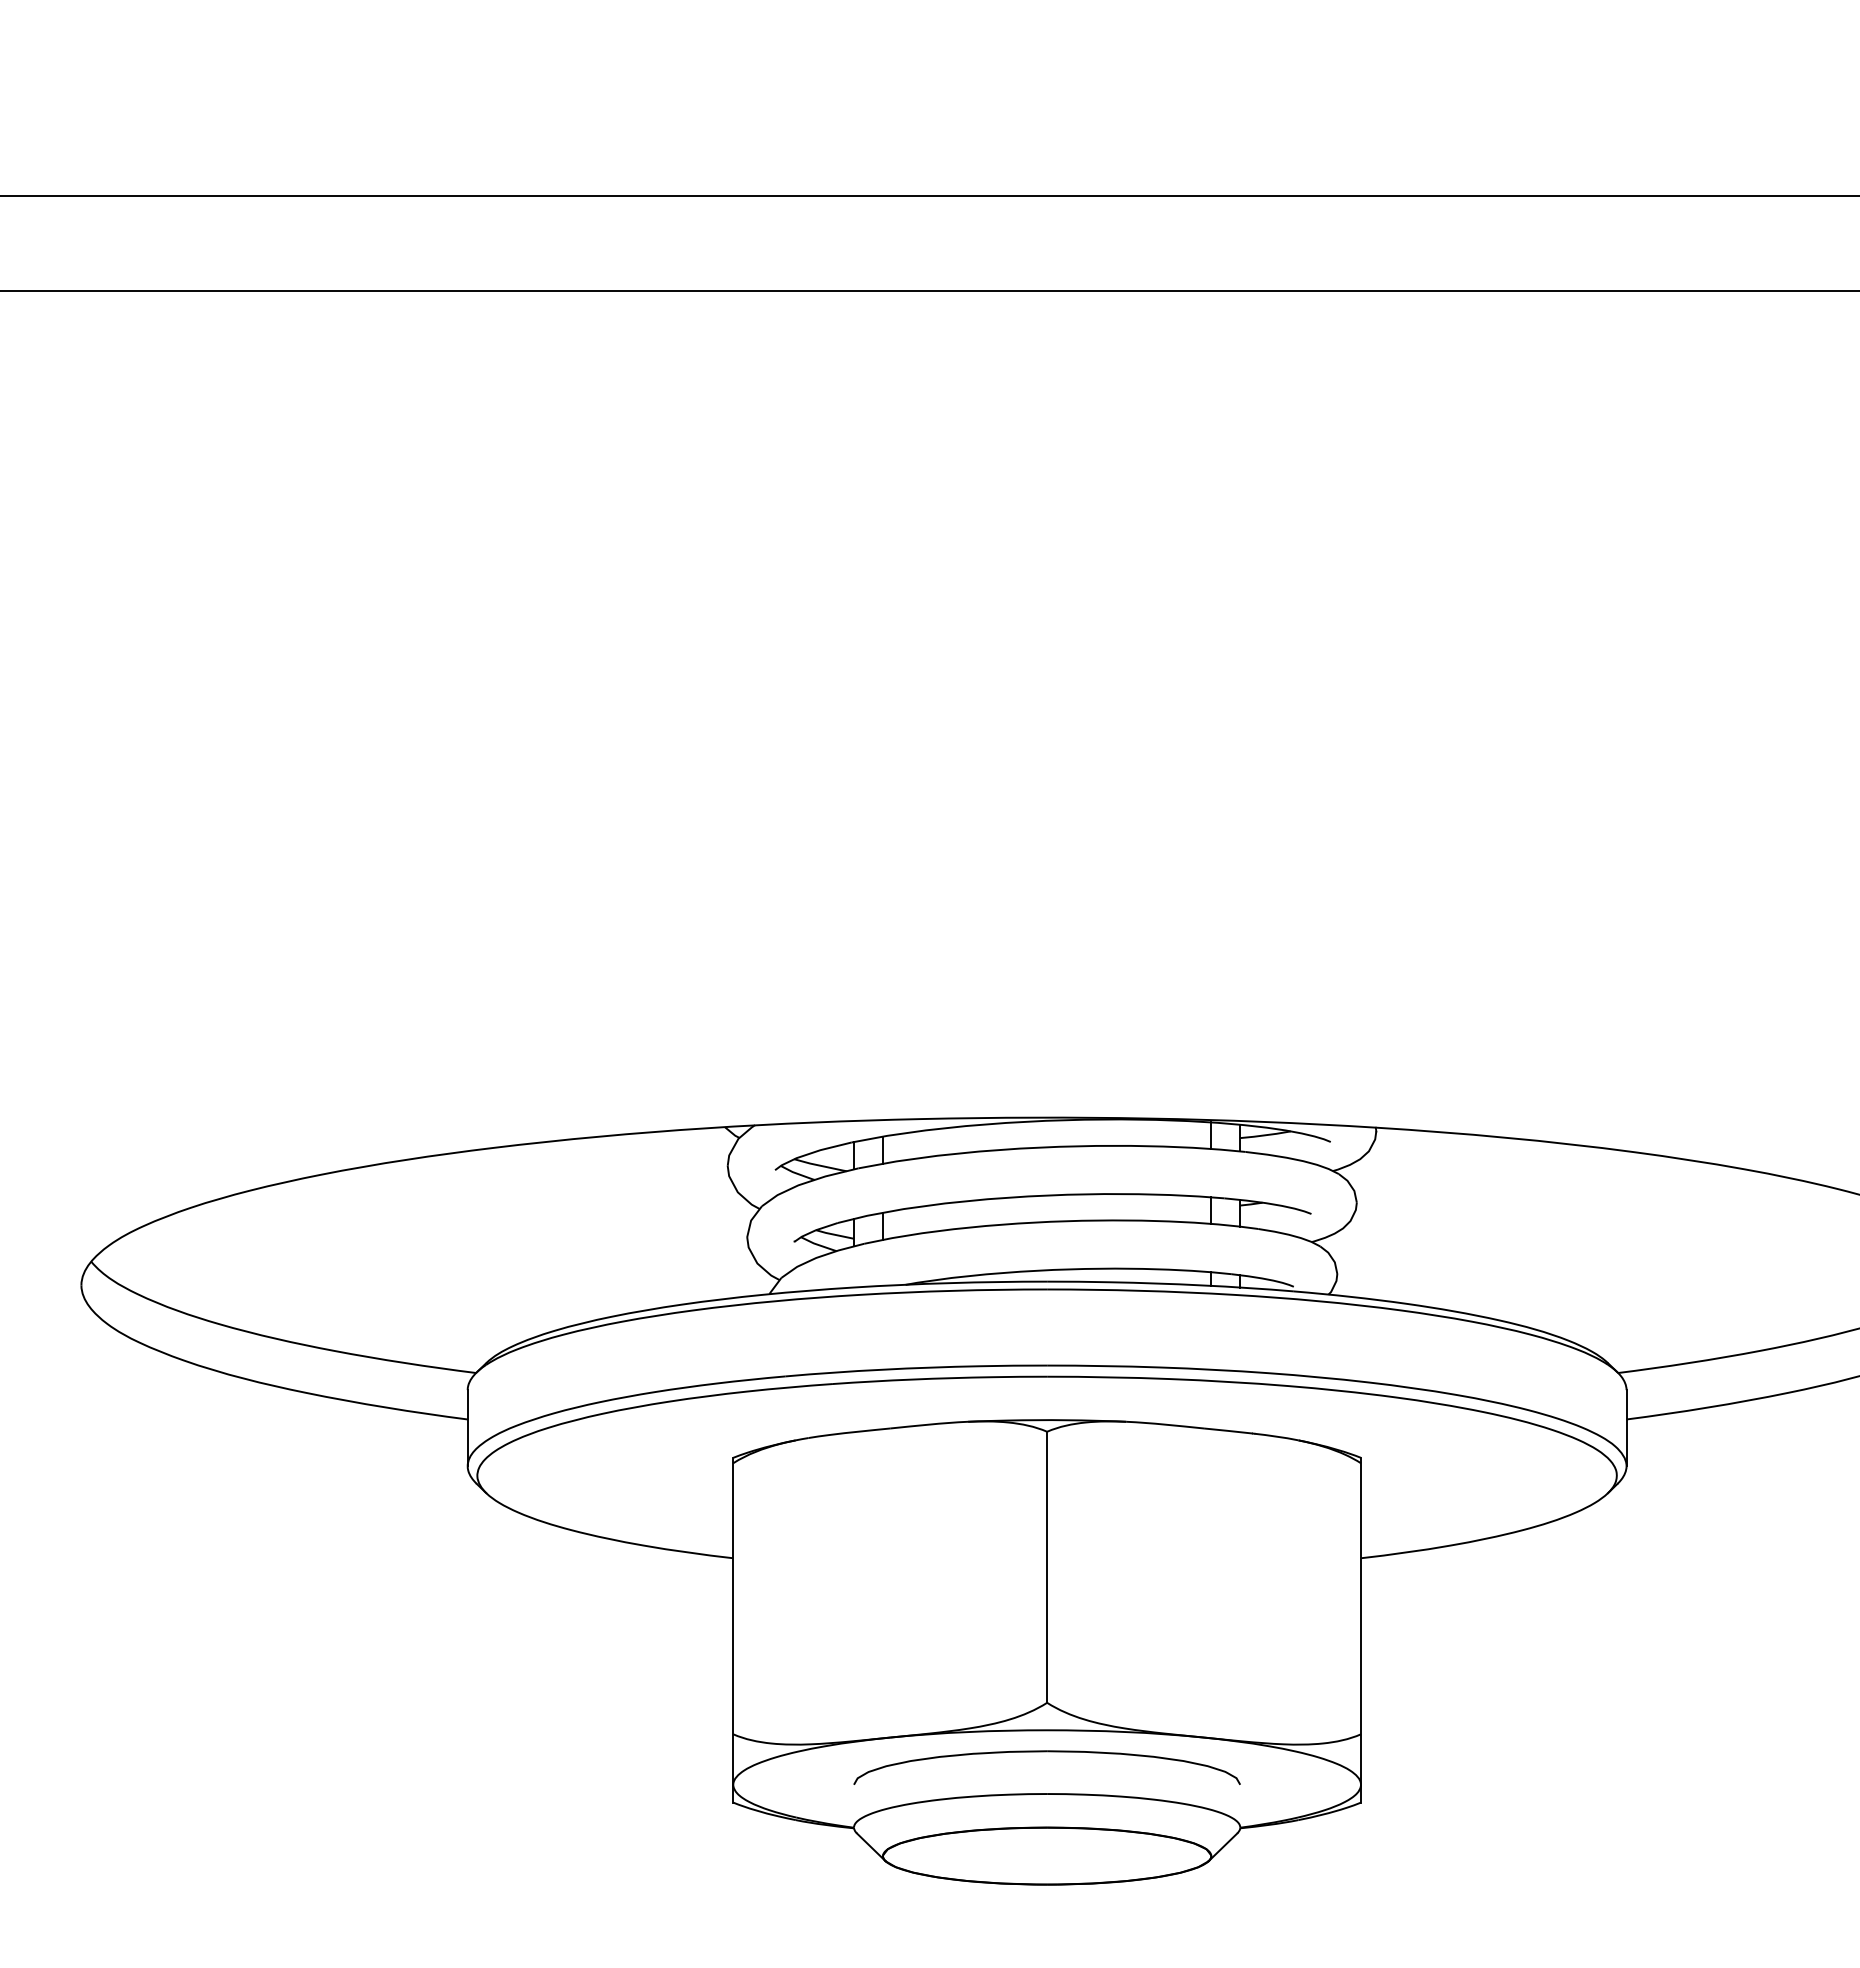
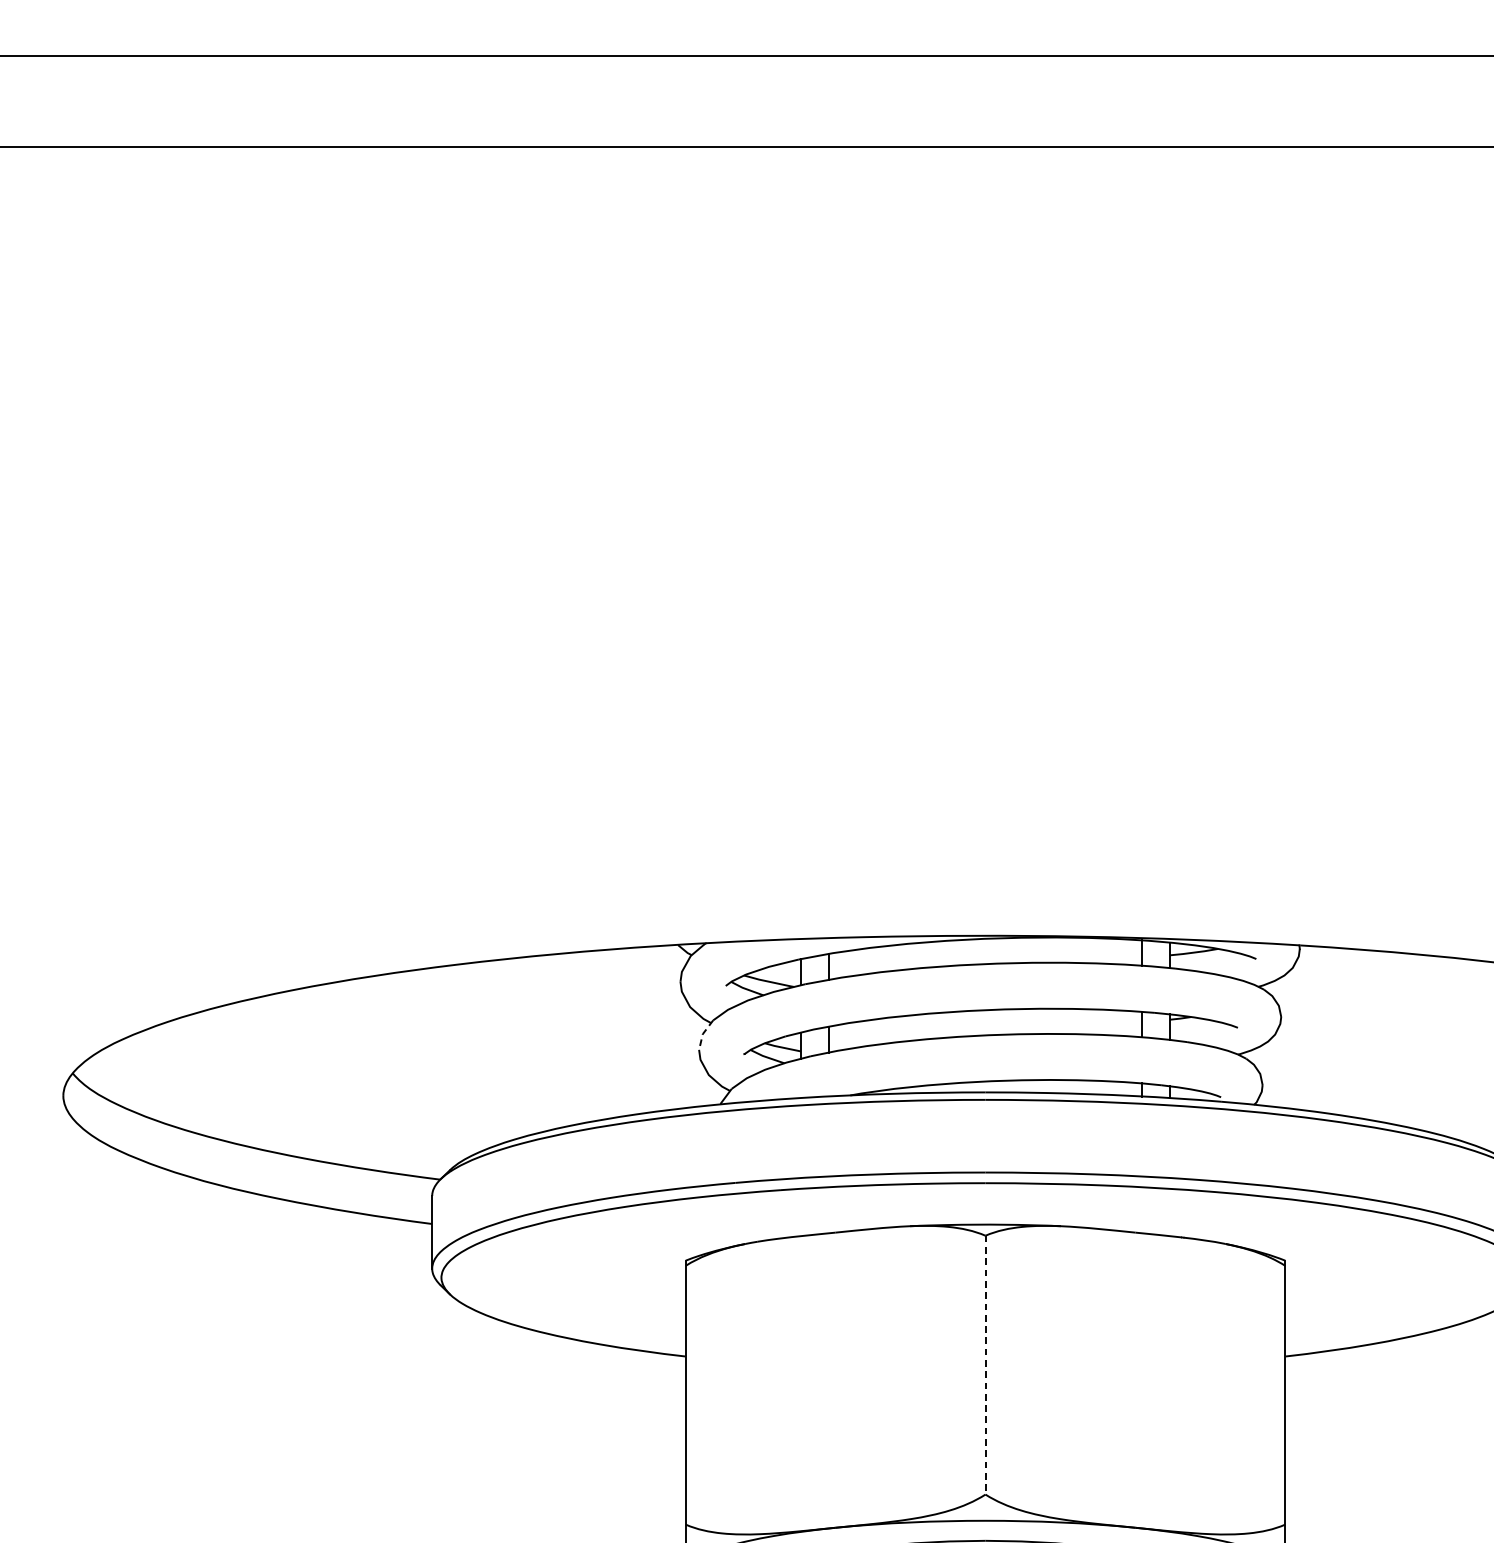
line: (751, 1220) -> (703, 1034), solid -> dashed
line: (1047, 1567) -> (985, 1365), solid -> dashed

